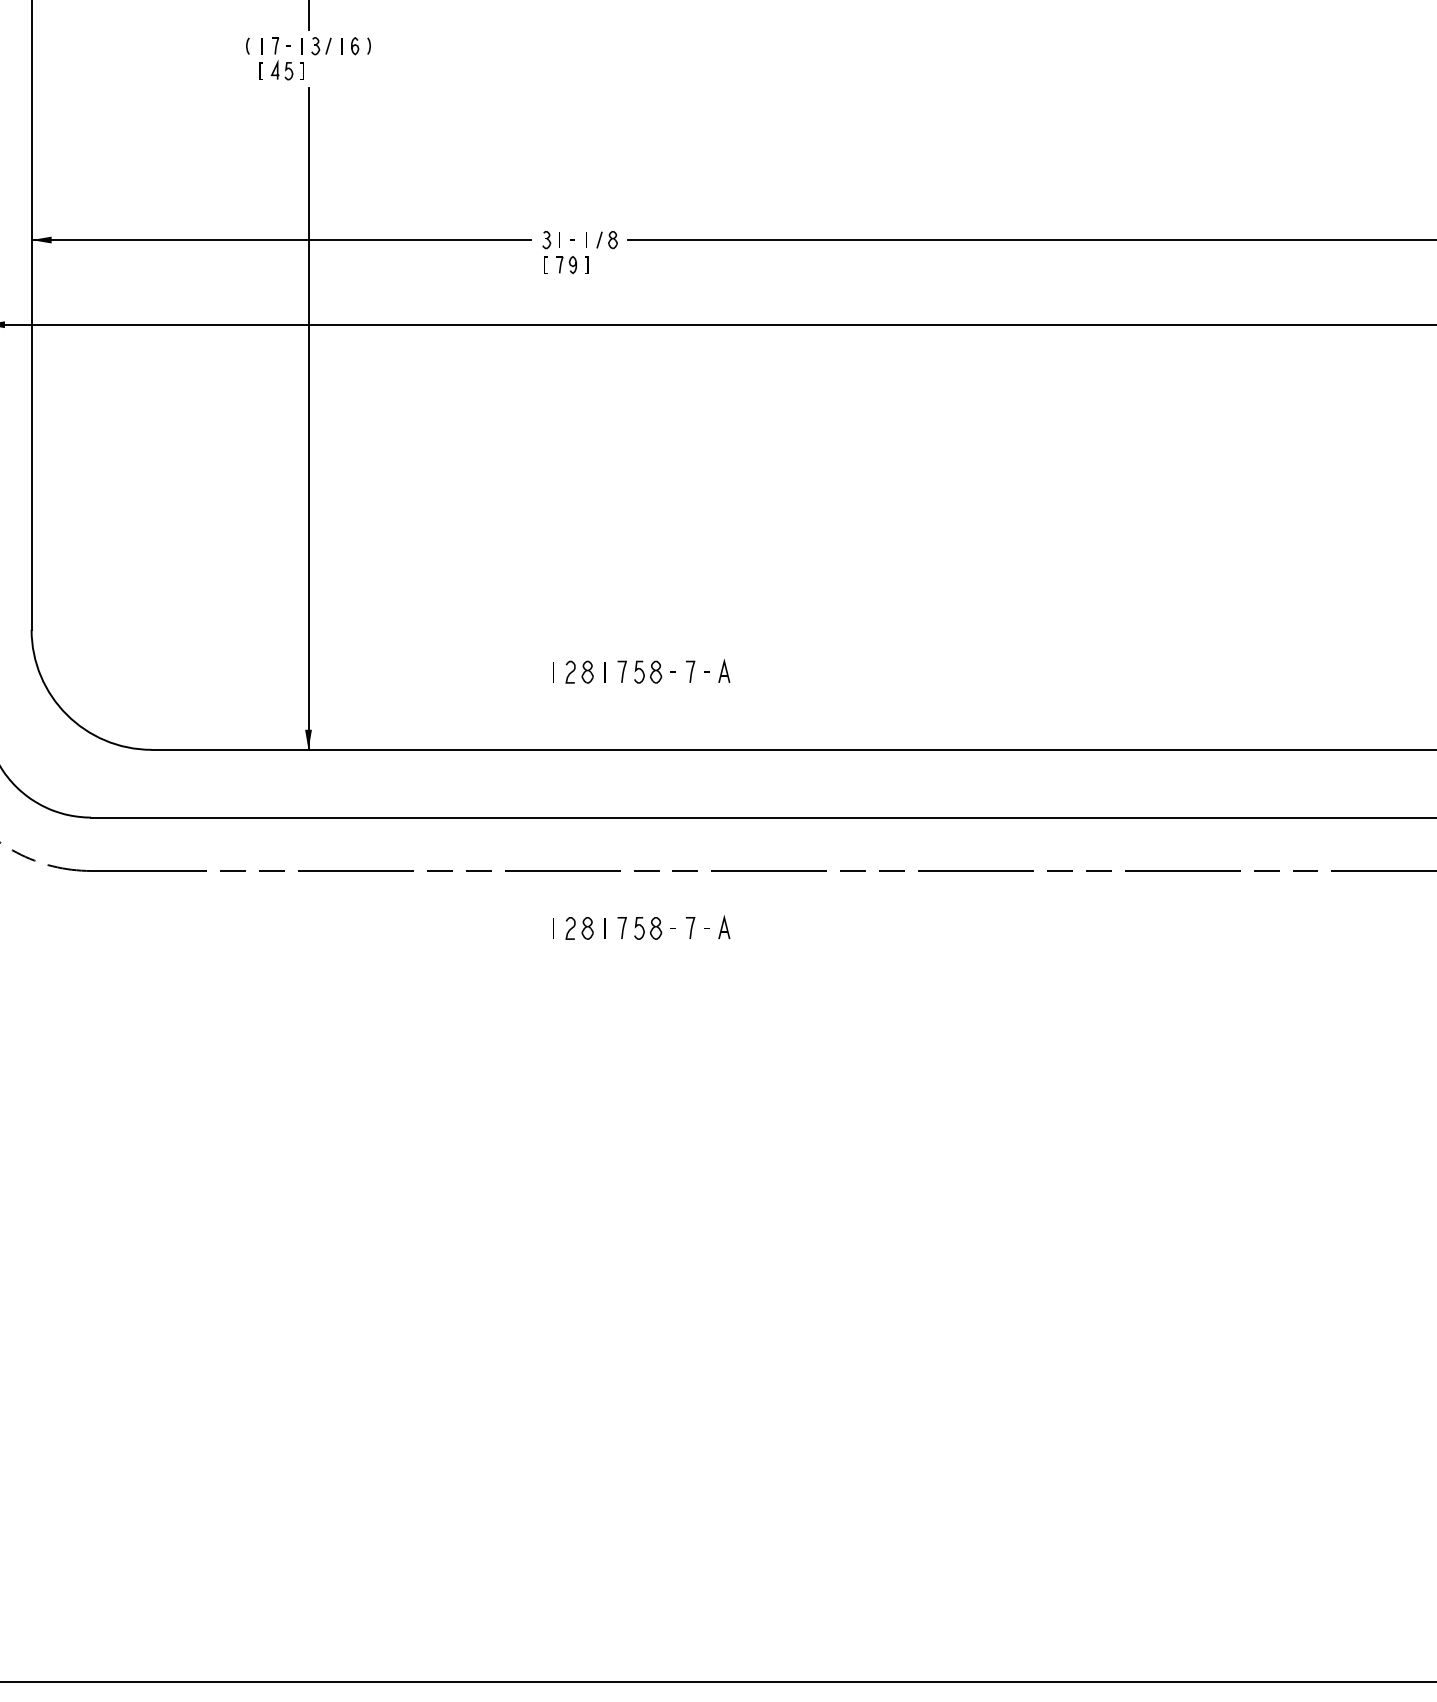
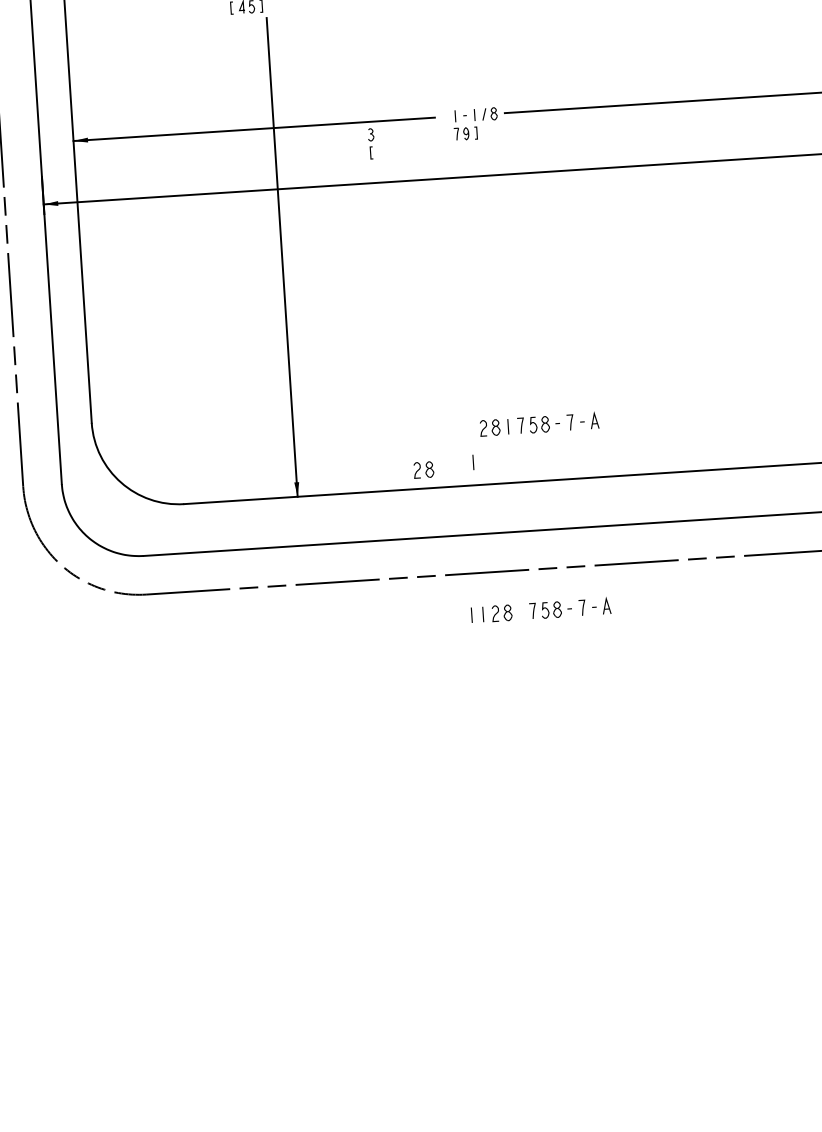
part: (546, 252) -> (371, 143), moved
line: (553, 672) -> (473, 462), moved
part: (484, 723) -> (423, 469), added
line: (604, 928) -> (471, 615), moved

